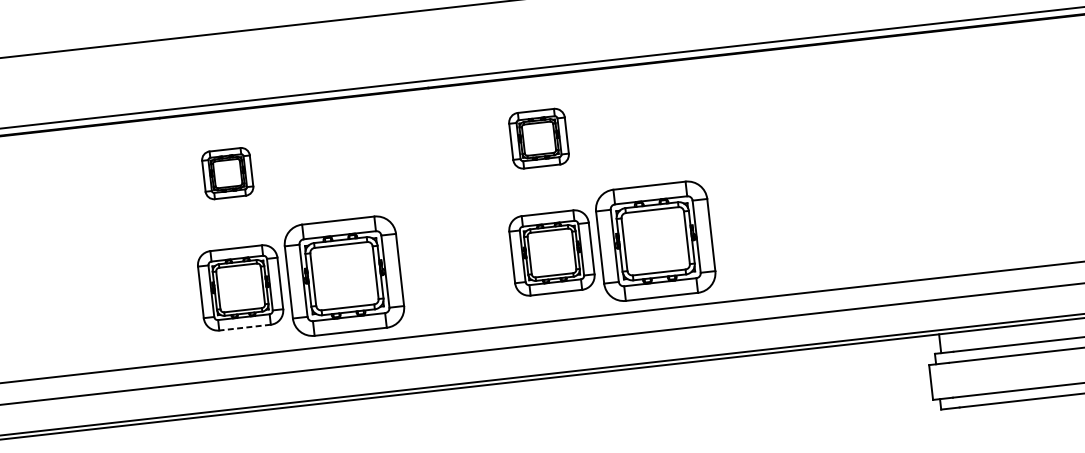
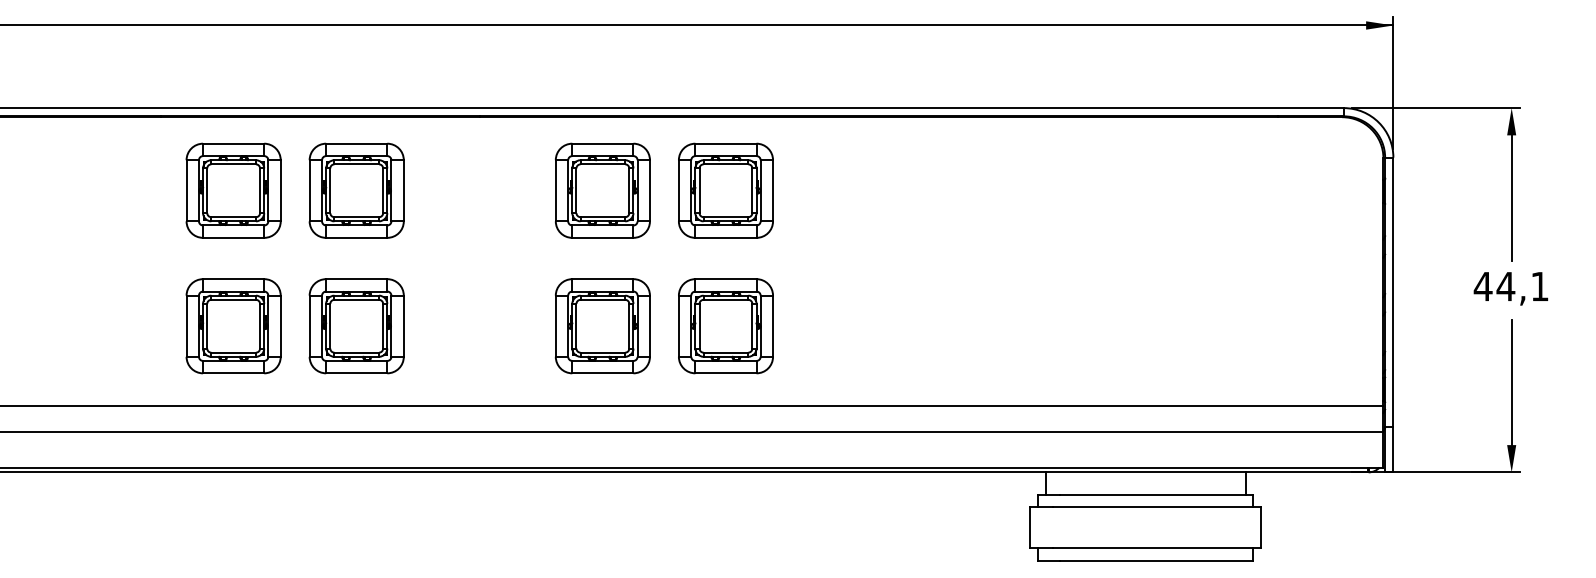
part: (642, 126) -> (725, 190), added
part: (538, 138) -> (602, 190), size x1.43
part: (331, 161) -> (356, 190), added
part: (227, 173) -> (233, 190), size x1.67
part: (655, 241) -> (725, 326), size x0.71
part: (344, 276) -> (356, 326), size x0.71
line: (244, 327) -> (233, 373), dashed -> solid

